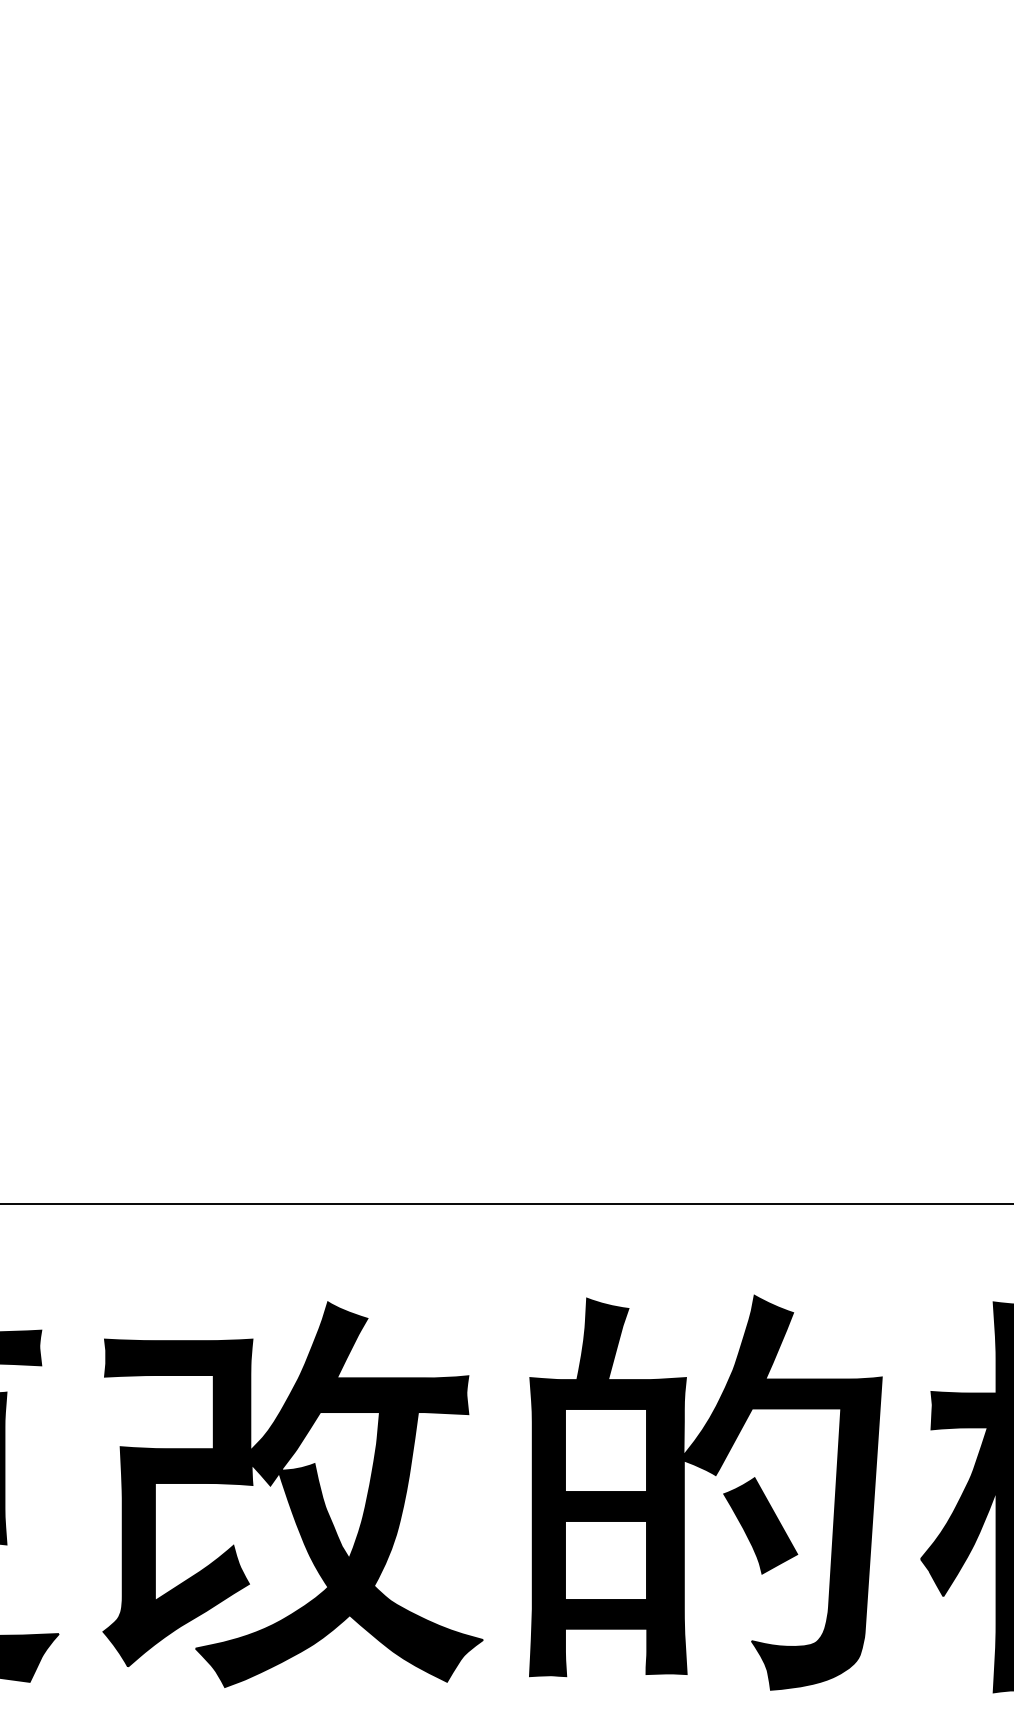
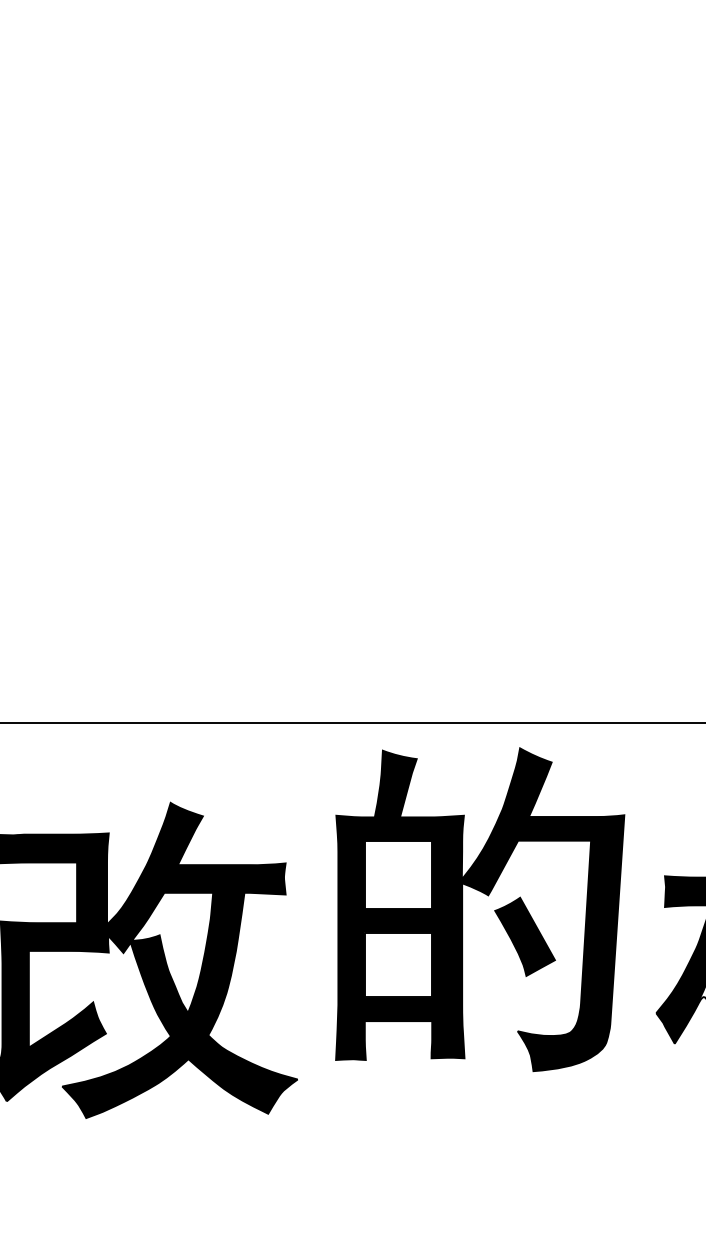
part: (723, 1493) -> (494, 910), moved

